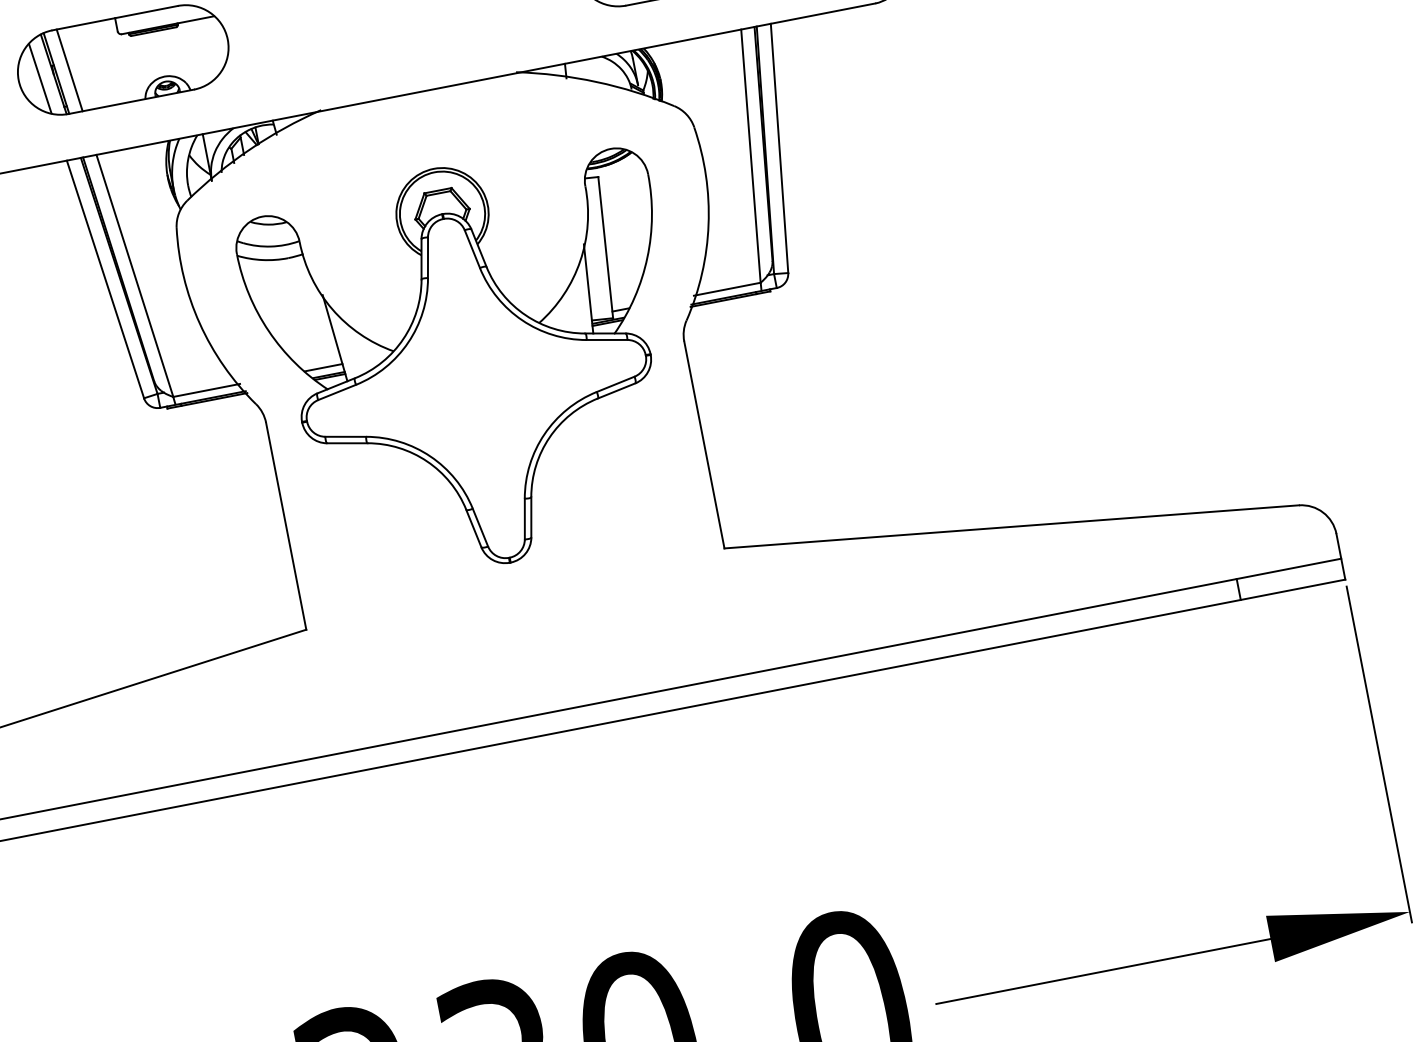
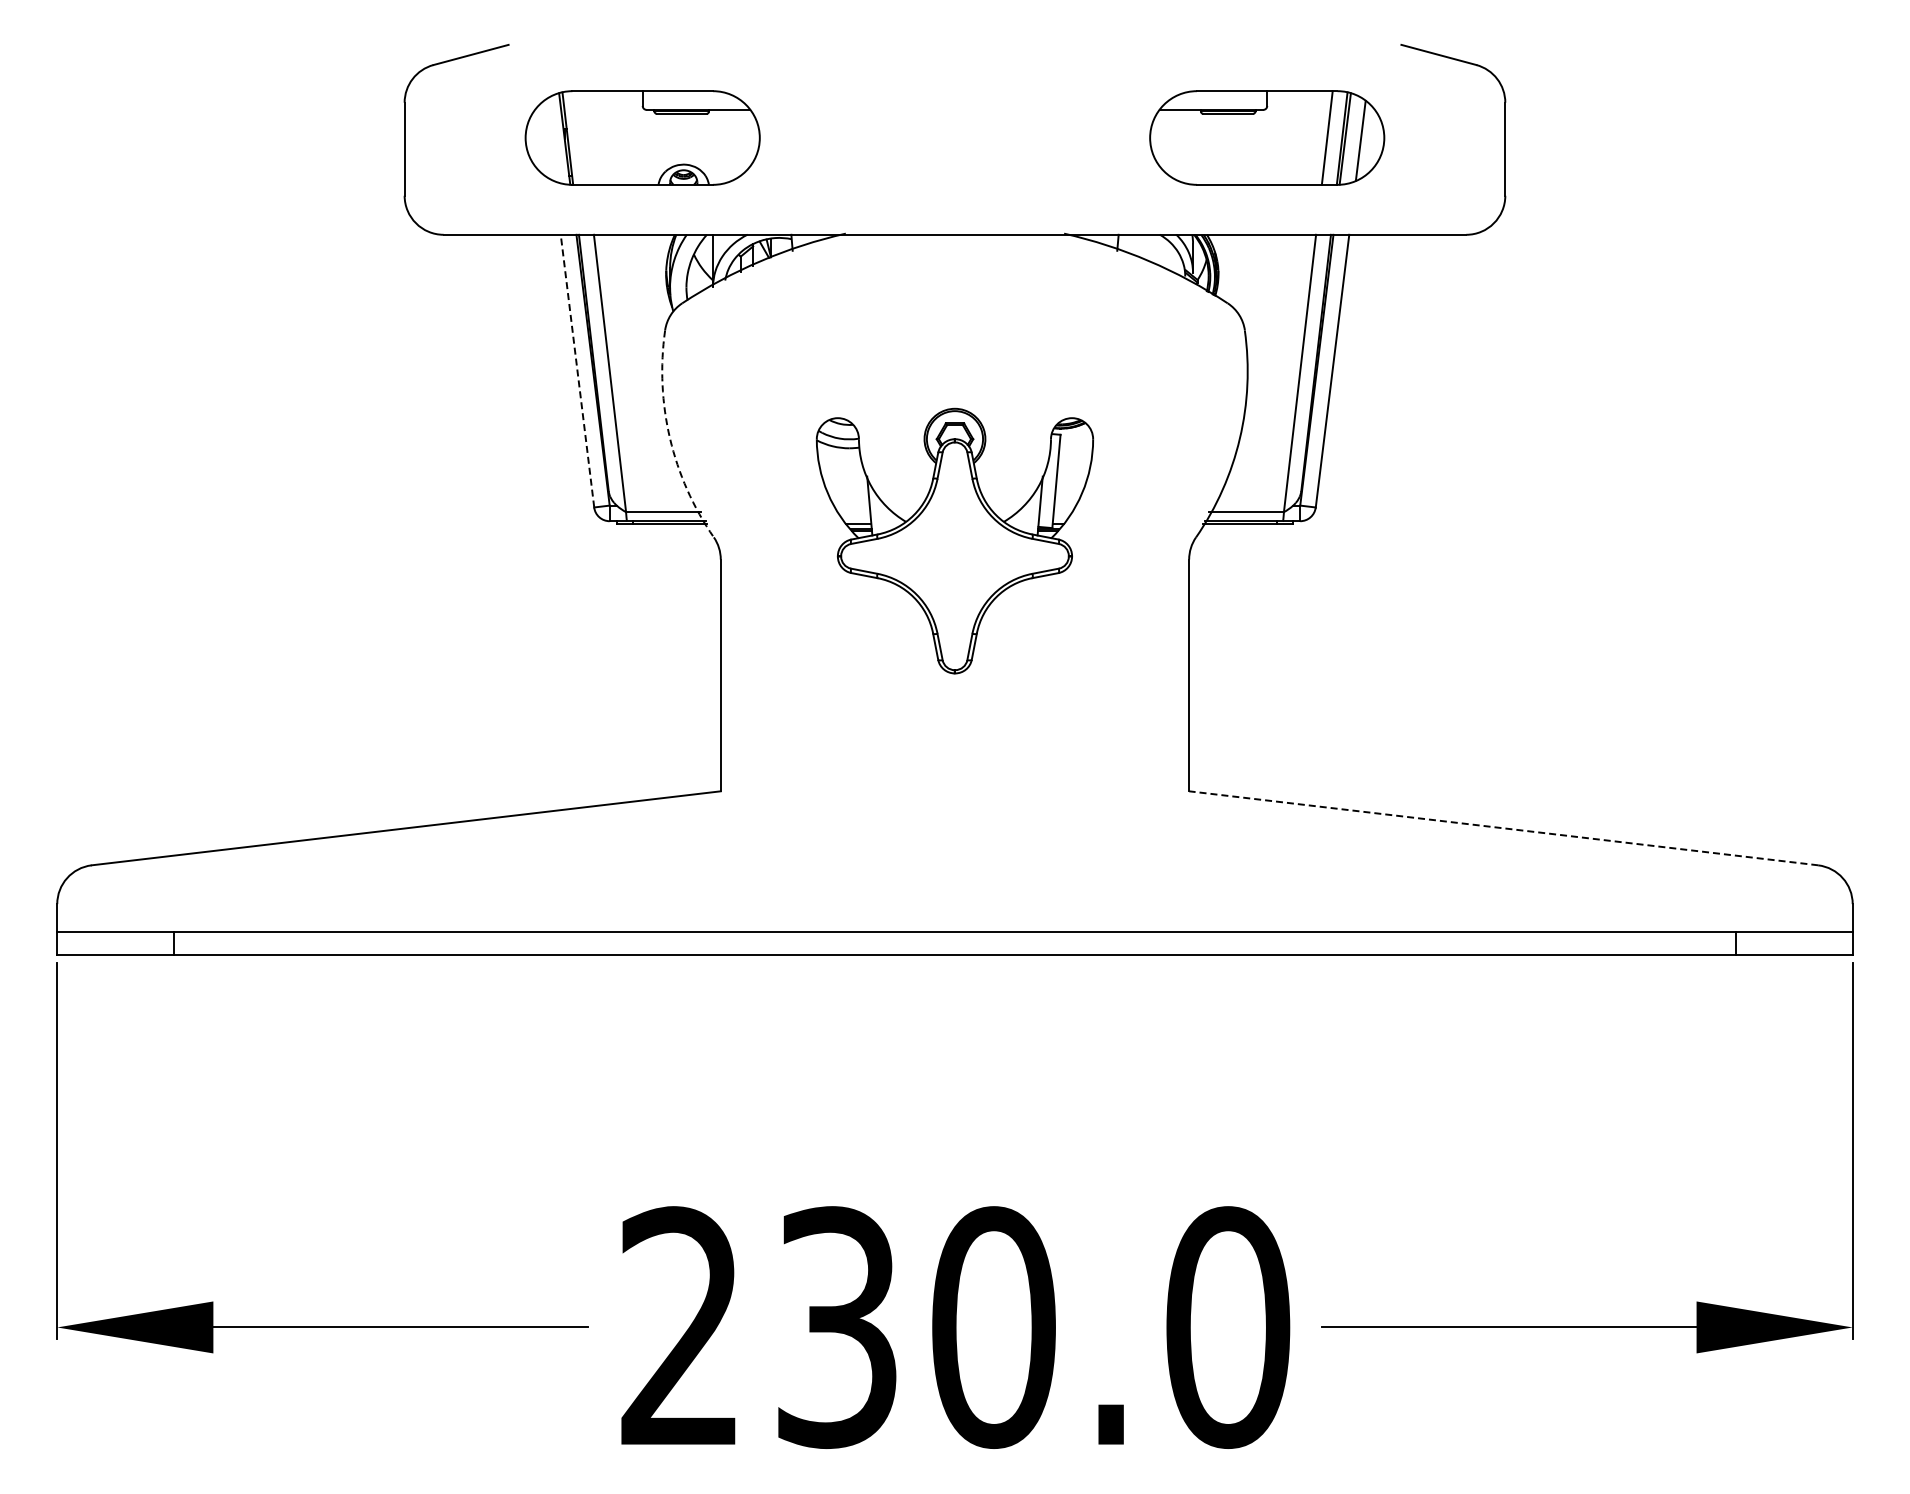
line: (69, 69) -> (582, 137), removed
line: (40, 78) -> (549, 140), removed
line: (105, 278) -> (577, 370), solid -> dashed
arc: (200, 323) -> (670, 438), solid -> dashed
part: (471, 365) -> (954, 540), size x0.6
line: (1011, 527) -> (1503, 828), solid -> dashed

